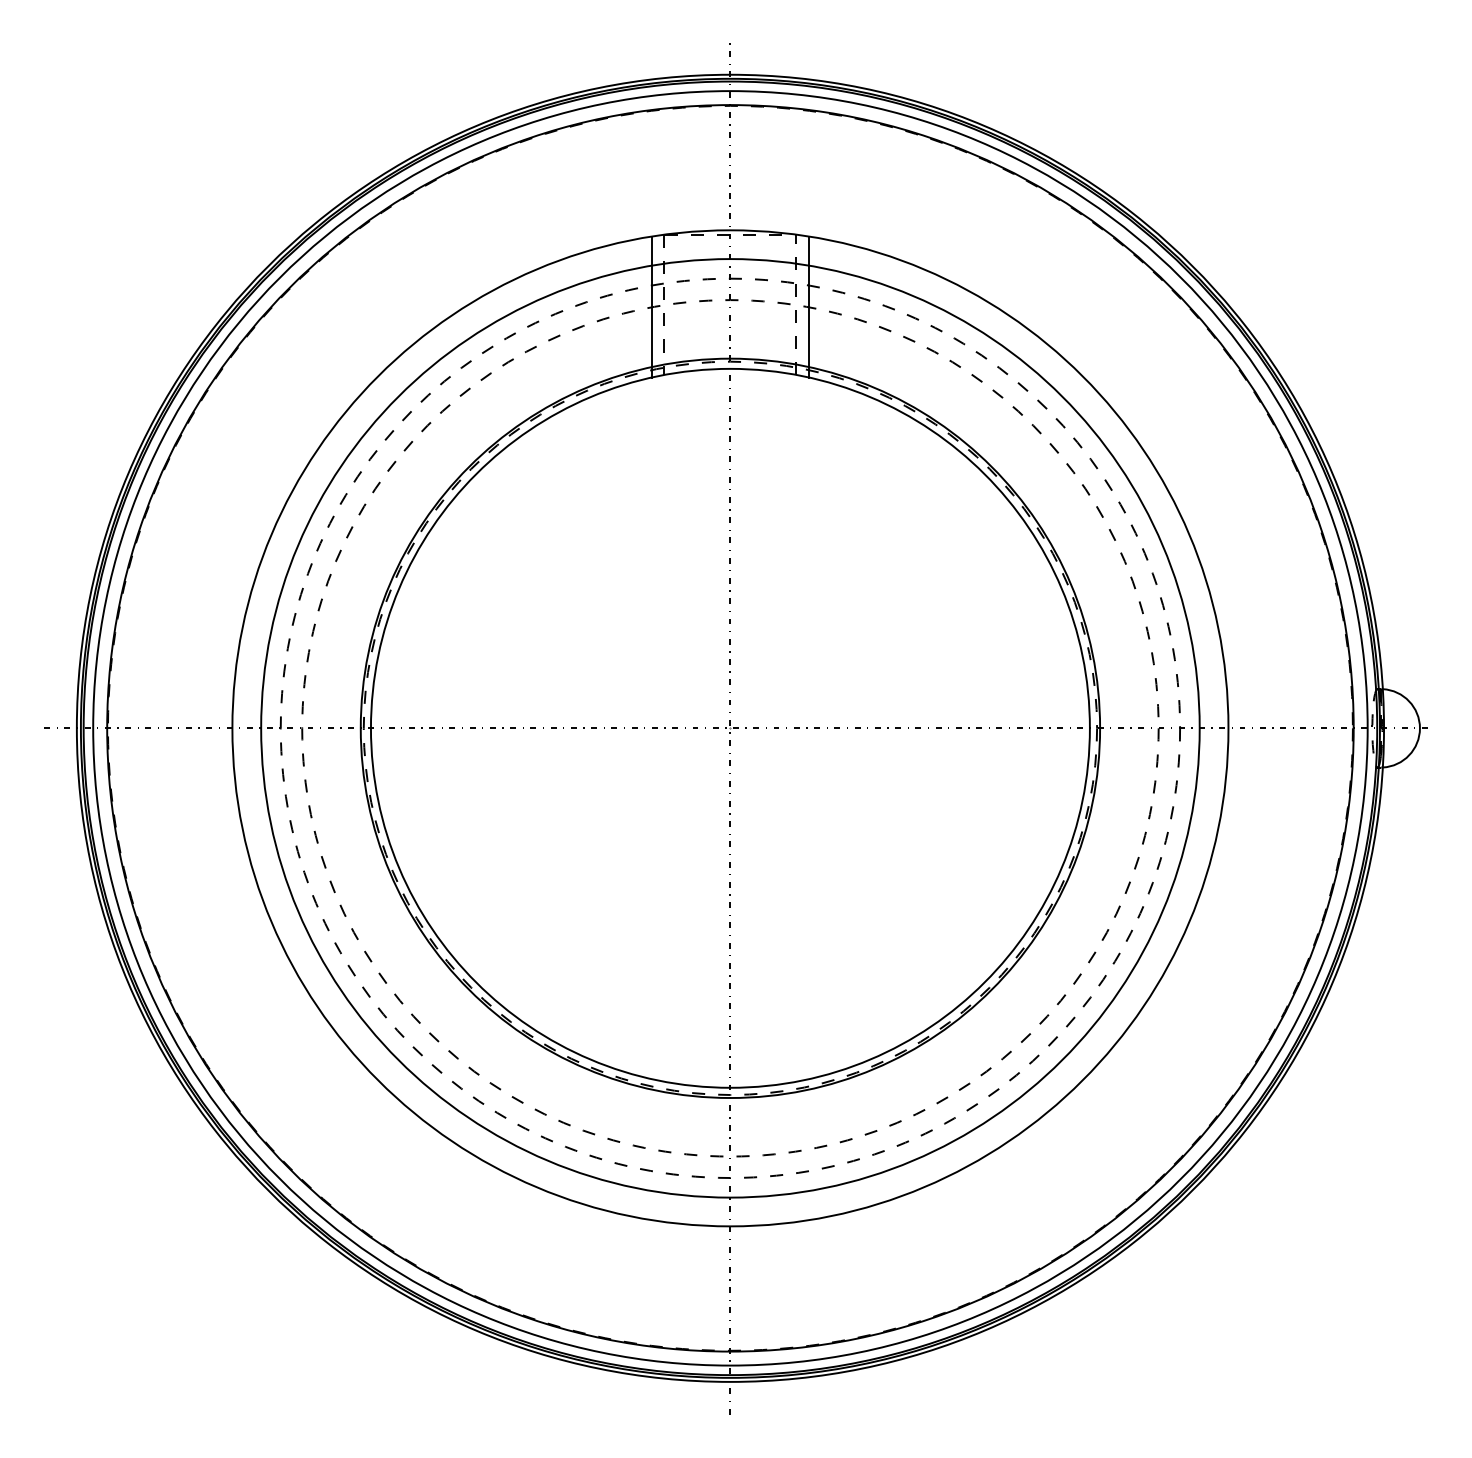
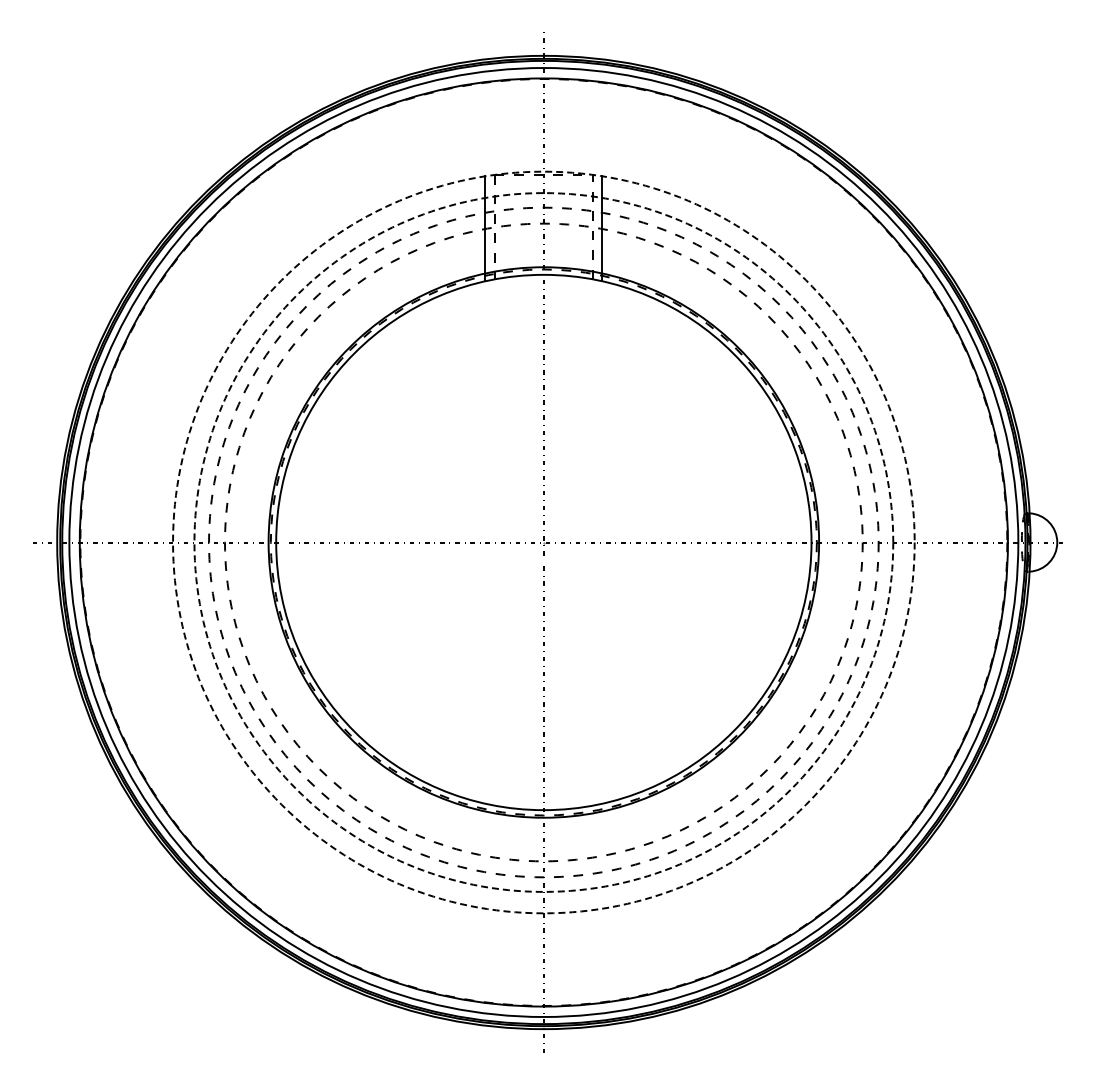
circle: (729, 728) -> (543, 542), solid -> dashed
circle: (729, 728) -> (543, 542), solid -> dashed

